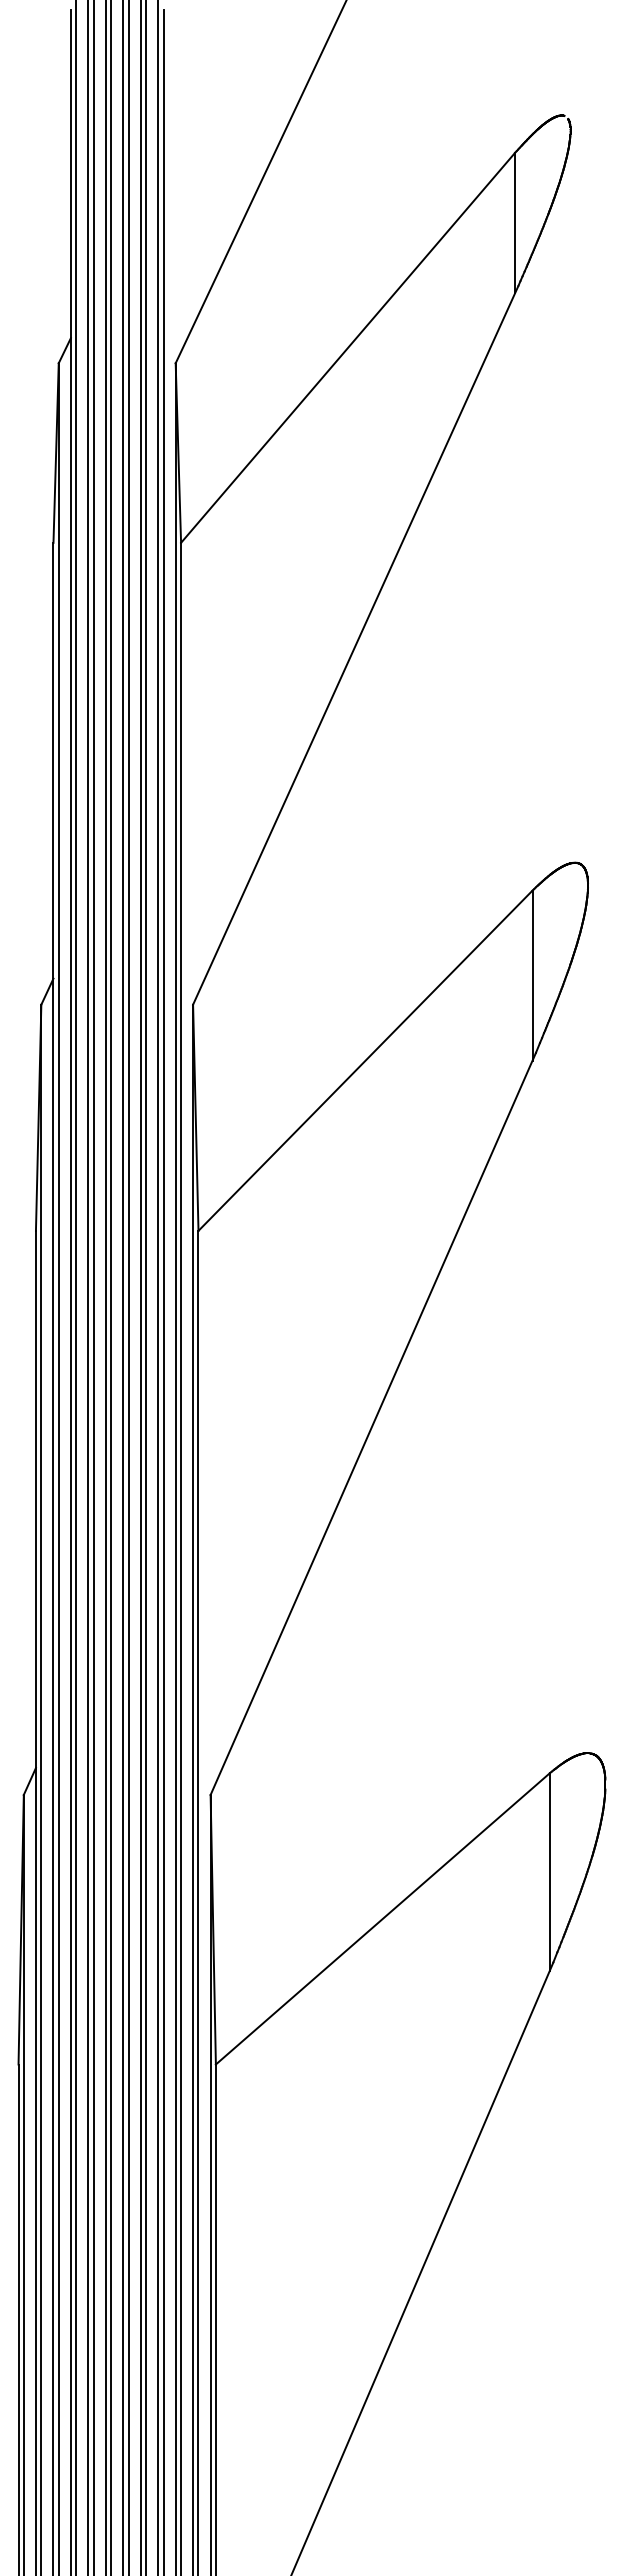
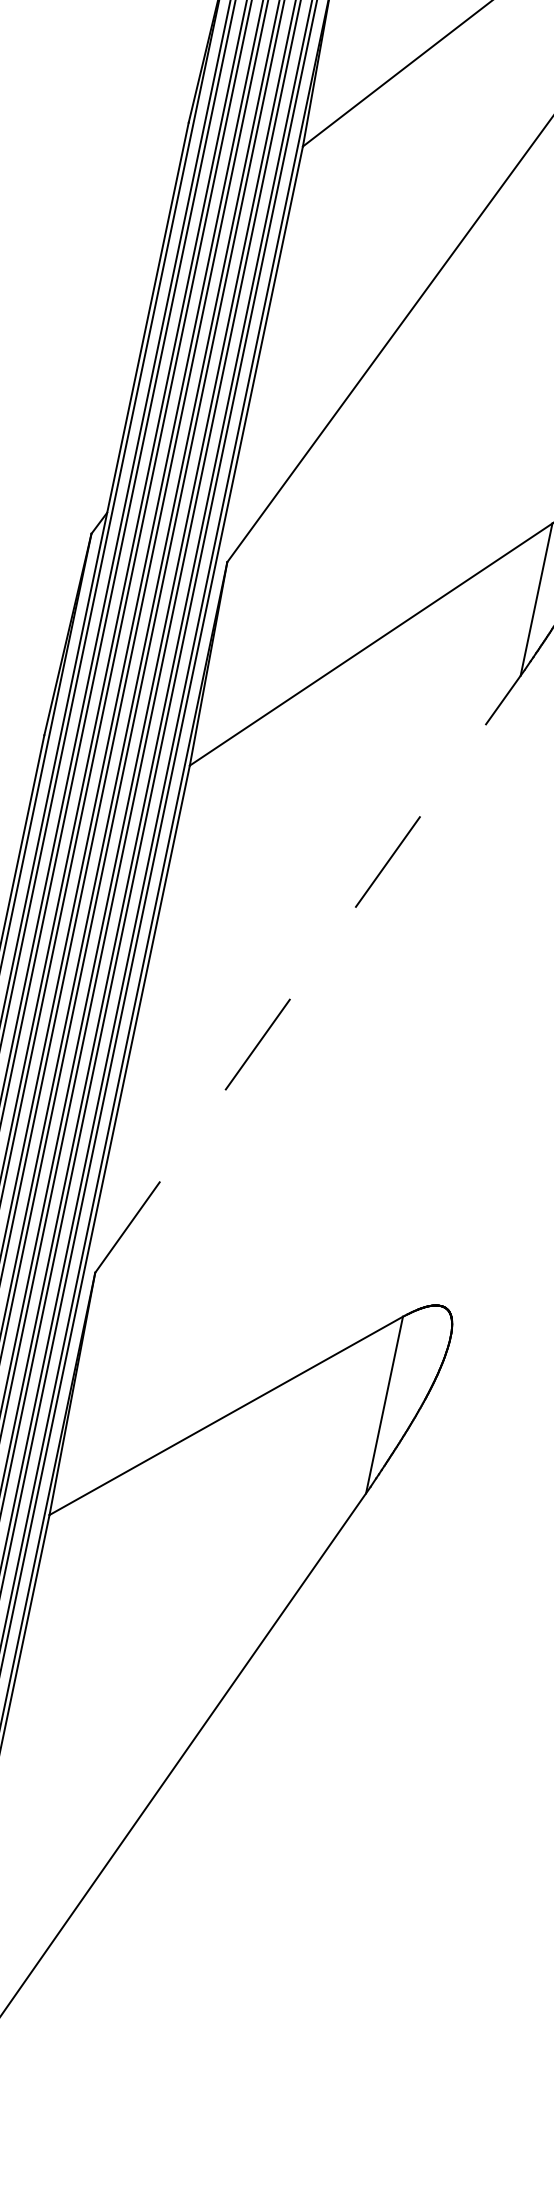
line: (373, 1423) -> (310, 970), solid -> dashed

